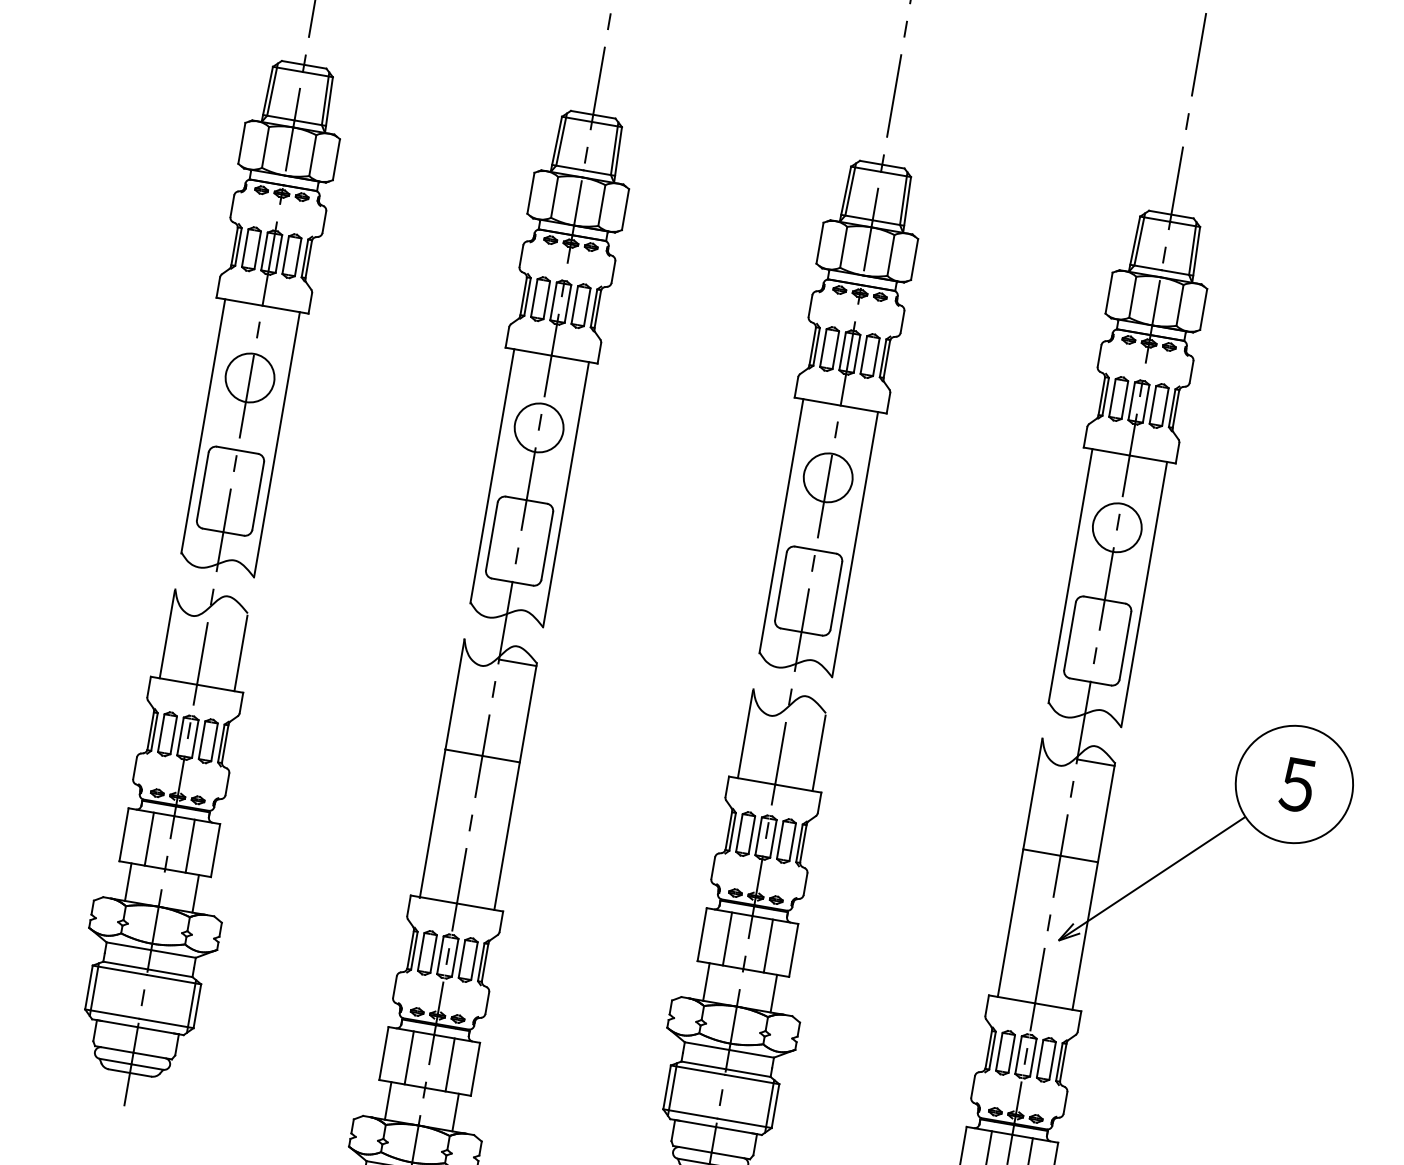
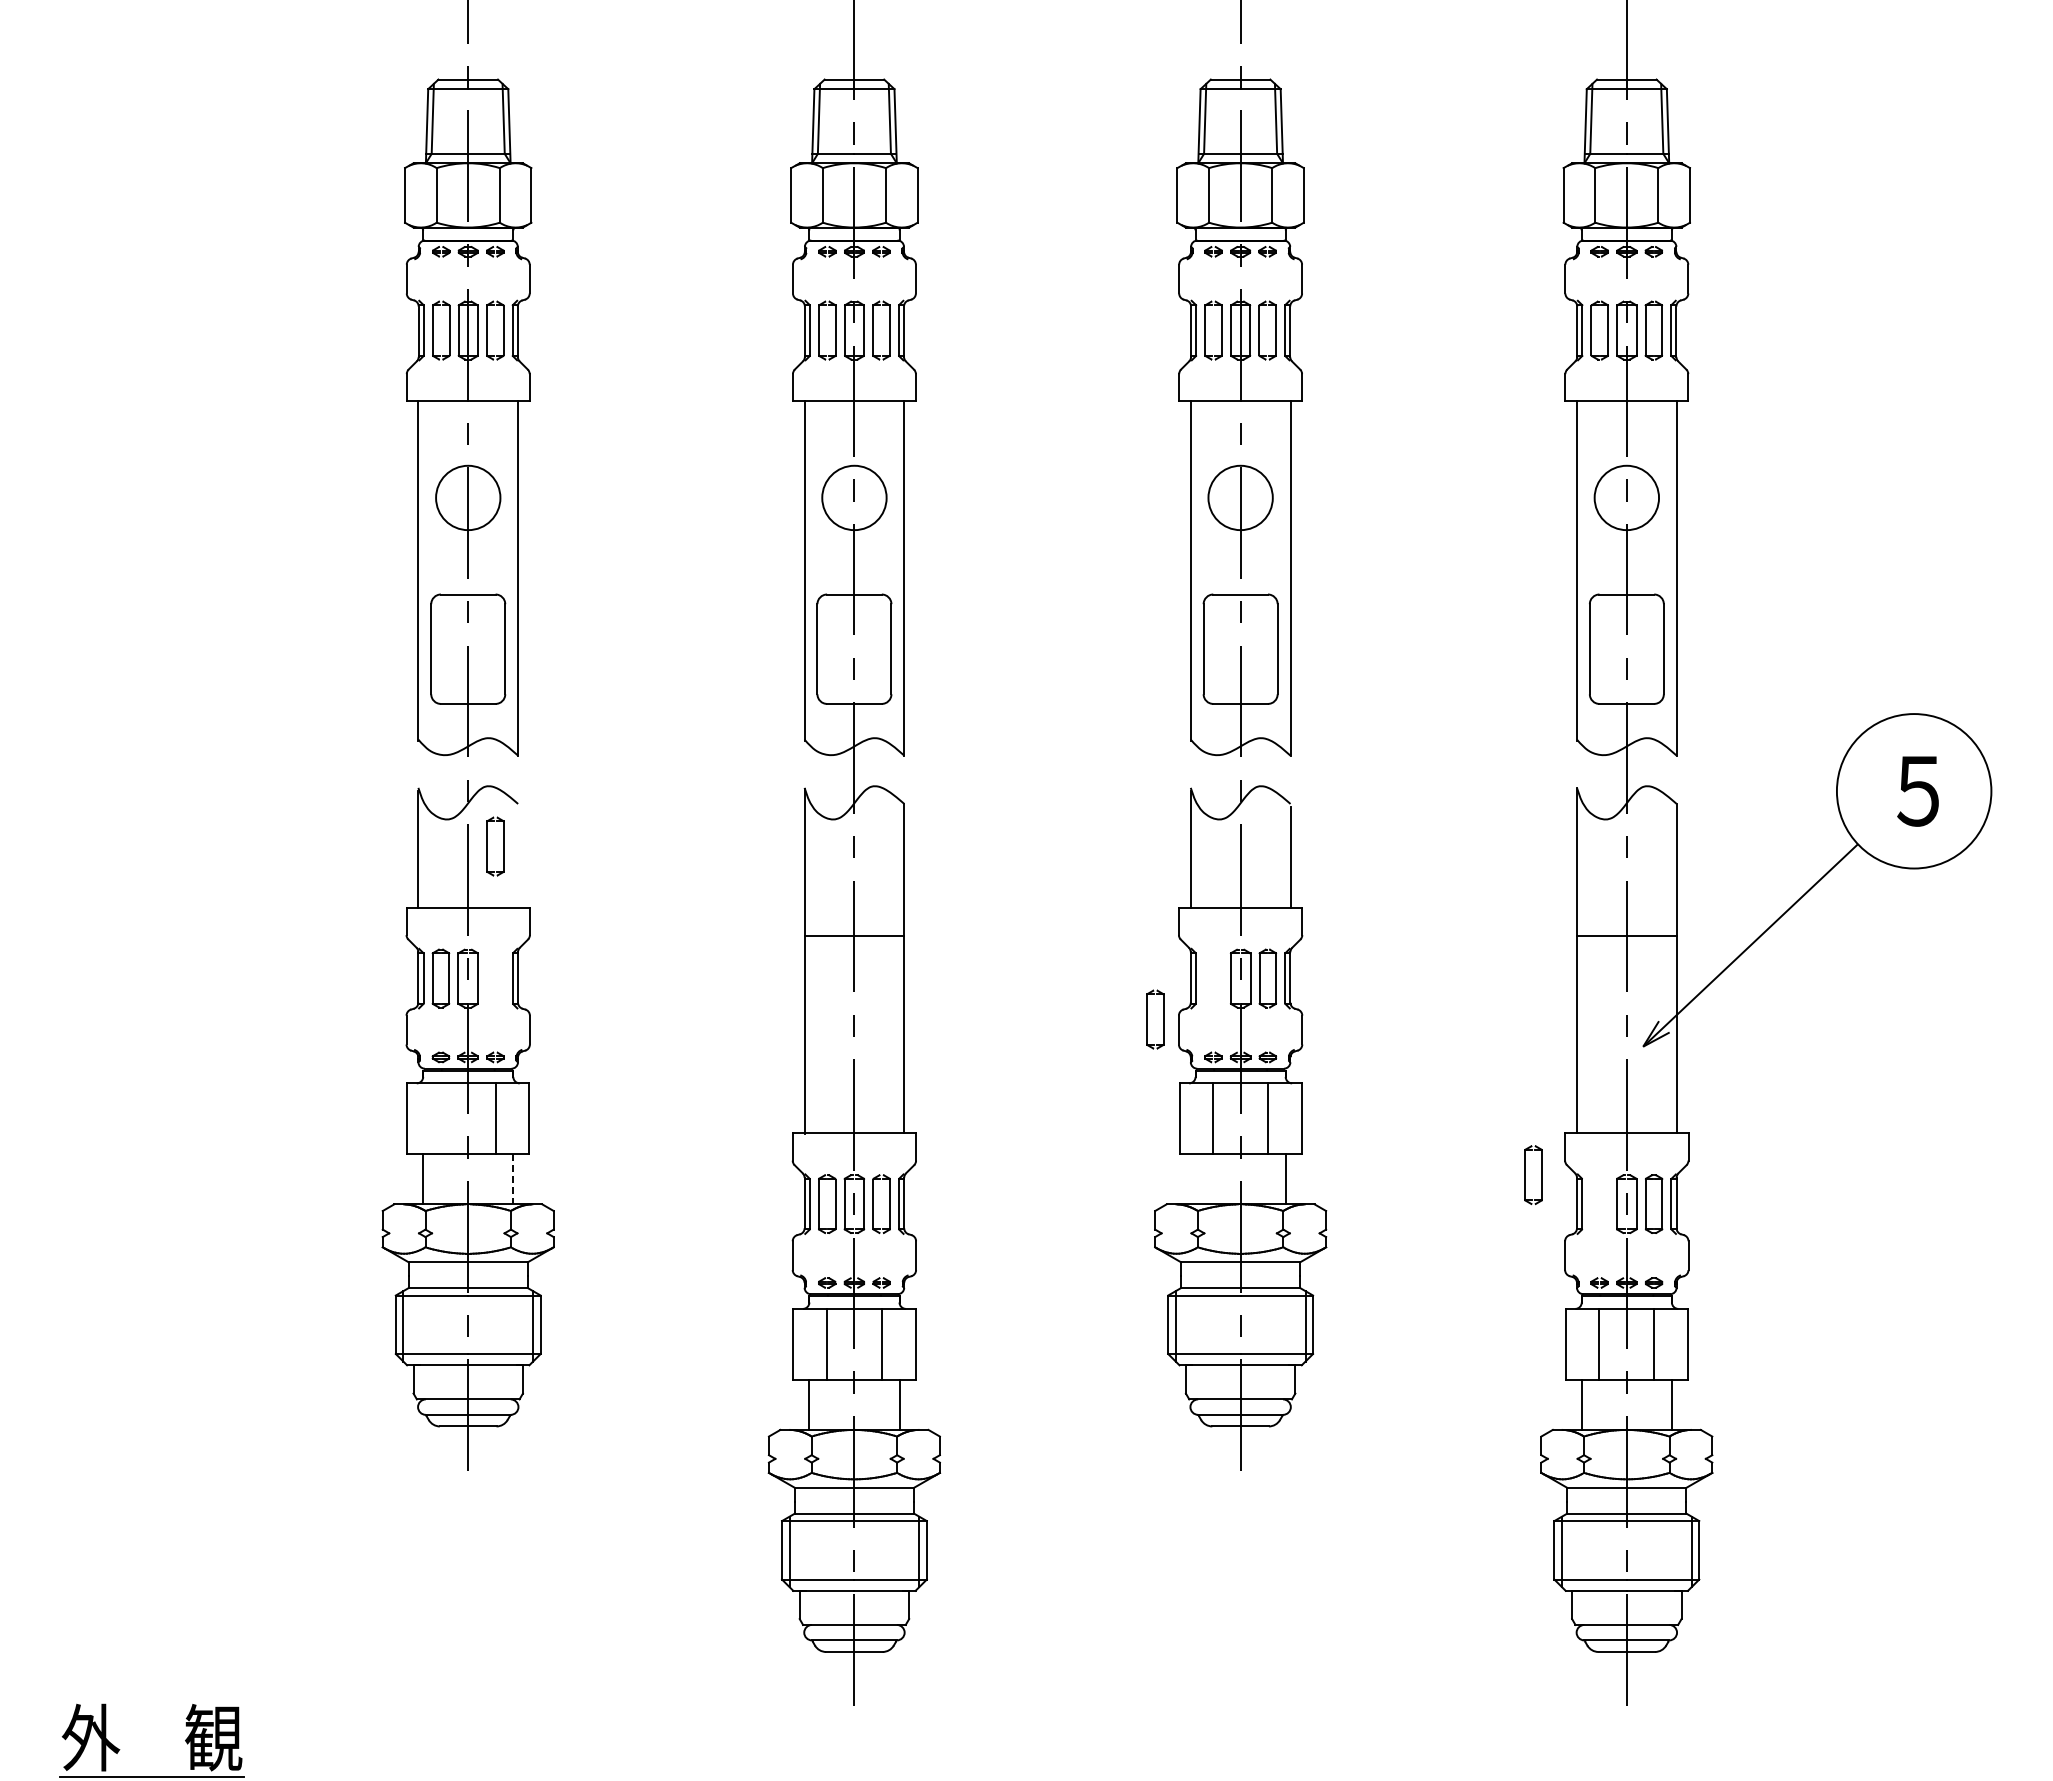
line: (241, 652) -> (518, 856), removed
line: (517, 662) -> (879, 807), removed
part: (202, 740) -> (487, 846), moved
line: (1095, 762) -> (1651, 807), removed
part: (739, 833) -> (1147, 1019), moved
line: (149, 838) -> (440, 1118), removed
line: (195, 893) -> (513, 1179), solid -> dashed
line: (706, 982) -> (1195, 1179), removed
part: (999, 1051) -> (1525, 1174), moved

